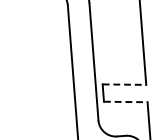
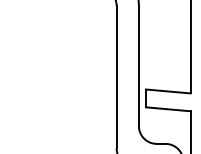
line: (124, 84) -> (168, 91), dashed -> solid
line: (125, 102) -> (168, 109), dashed -> solid

